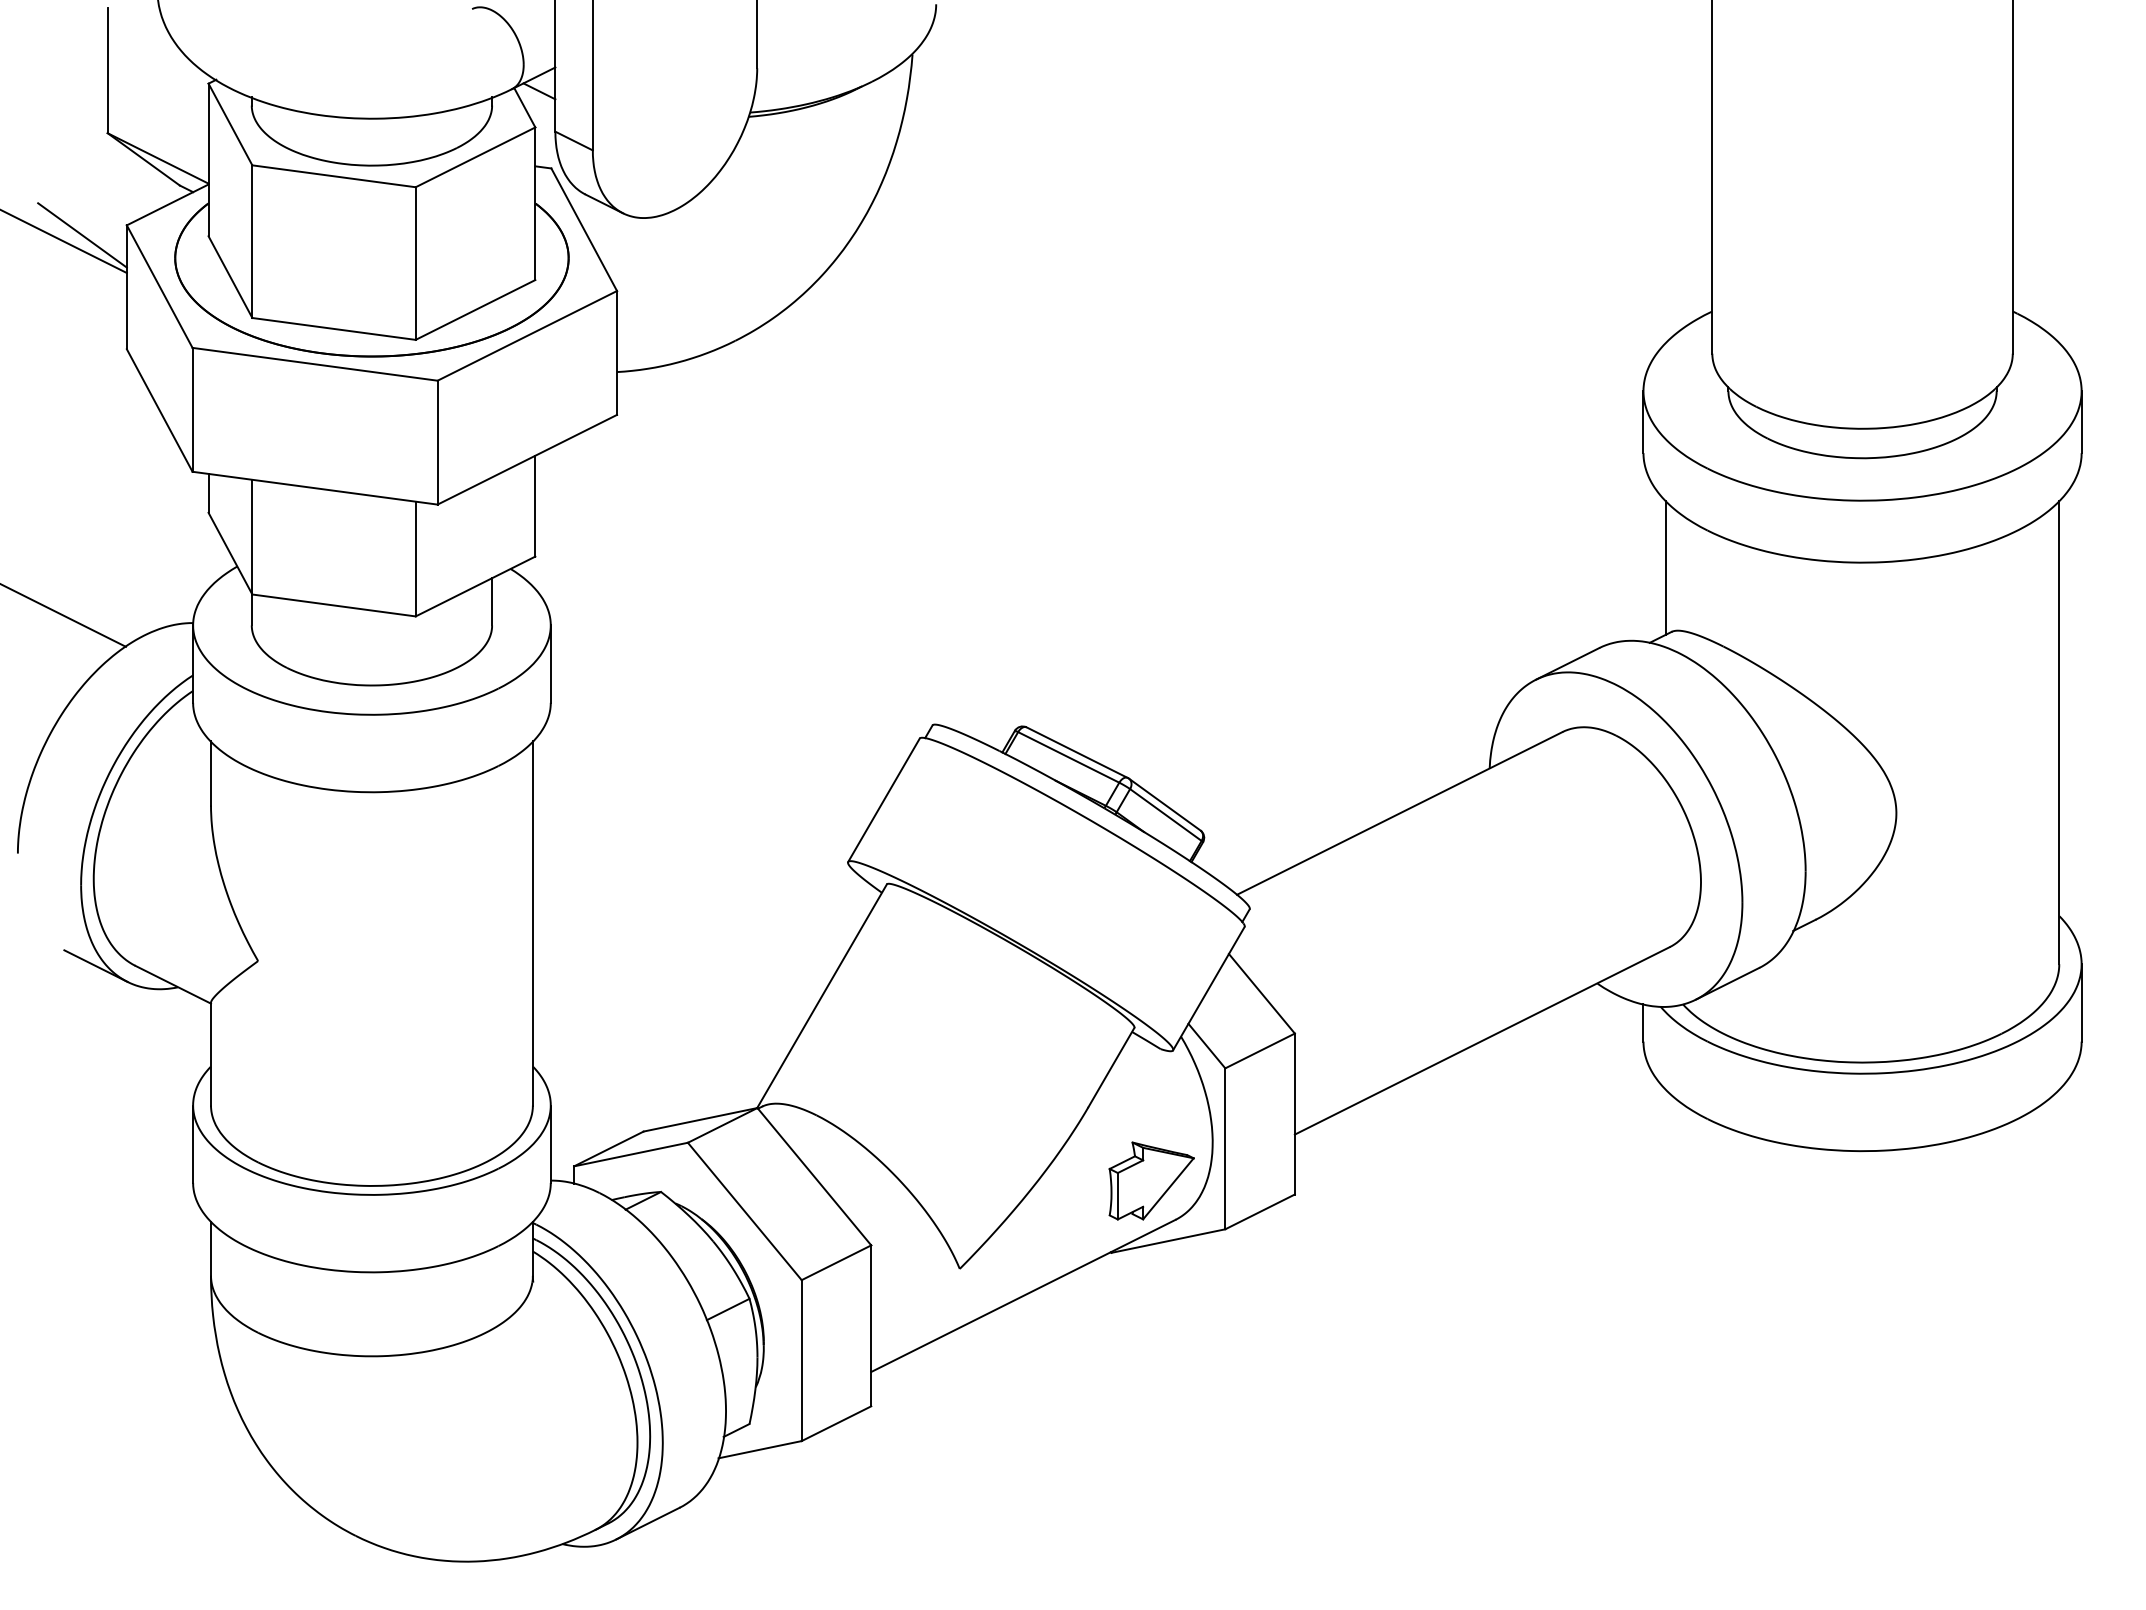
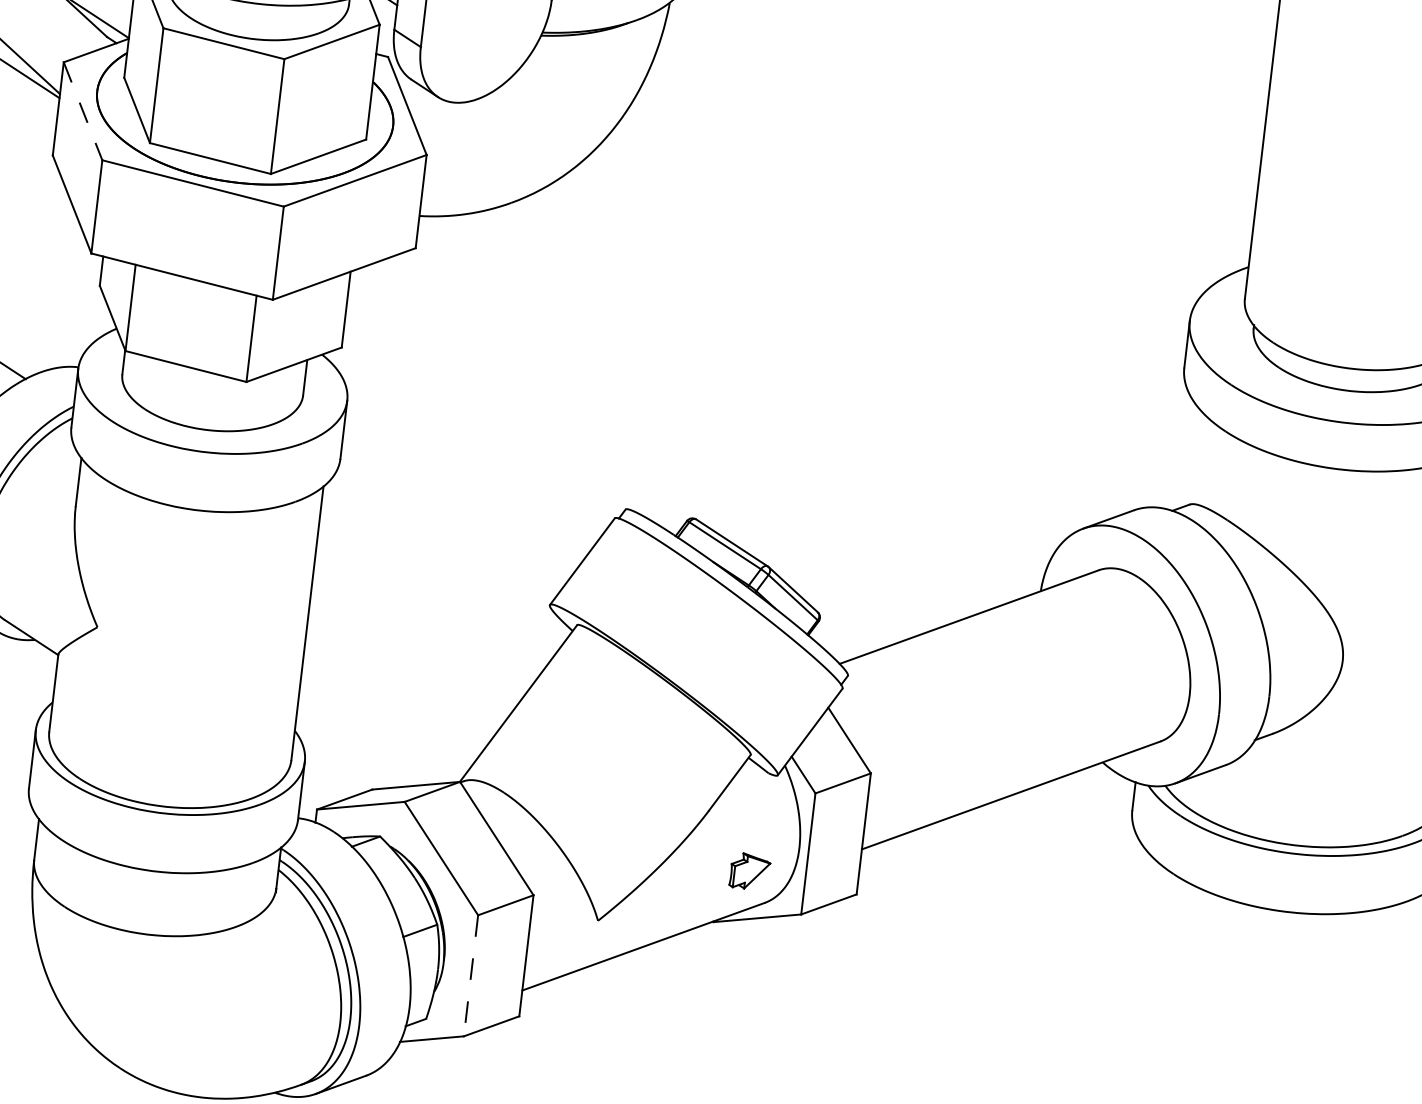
line: (159, 286) -> (82, 111), solid -> dashed
line: (1665, 567) -> (1190, 455), removed
part: (1151, 1180) -> (750, 871), size x0.6
line: (801, 1361) -> (470, 976), solid -> dashed

